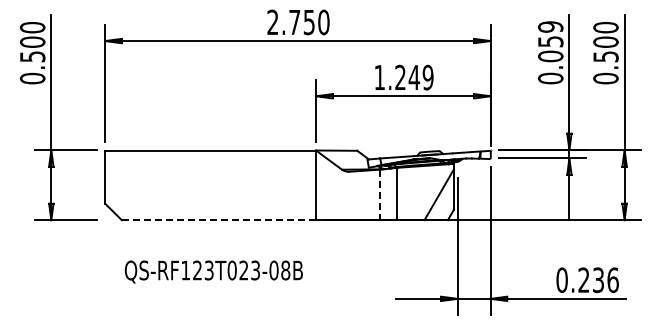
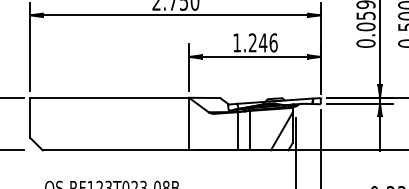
text: (427, 77) -> (273, 42), 1.249 -> 1.246
line: (380, 195) -> (237, 131), dashed -> solid
line: (219, 220) -> (116, 150), dashed -> solid

